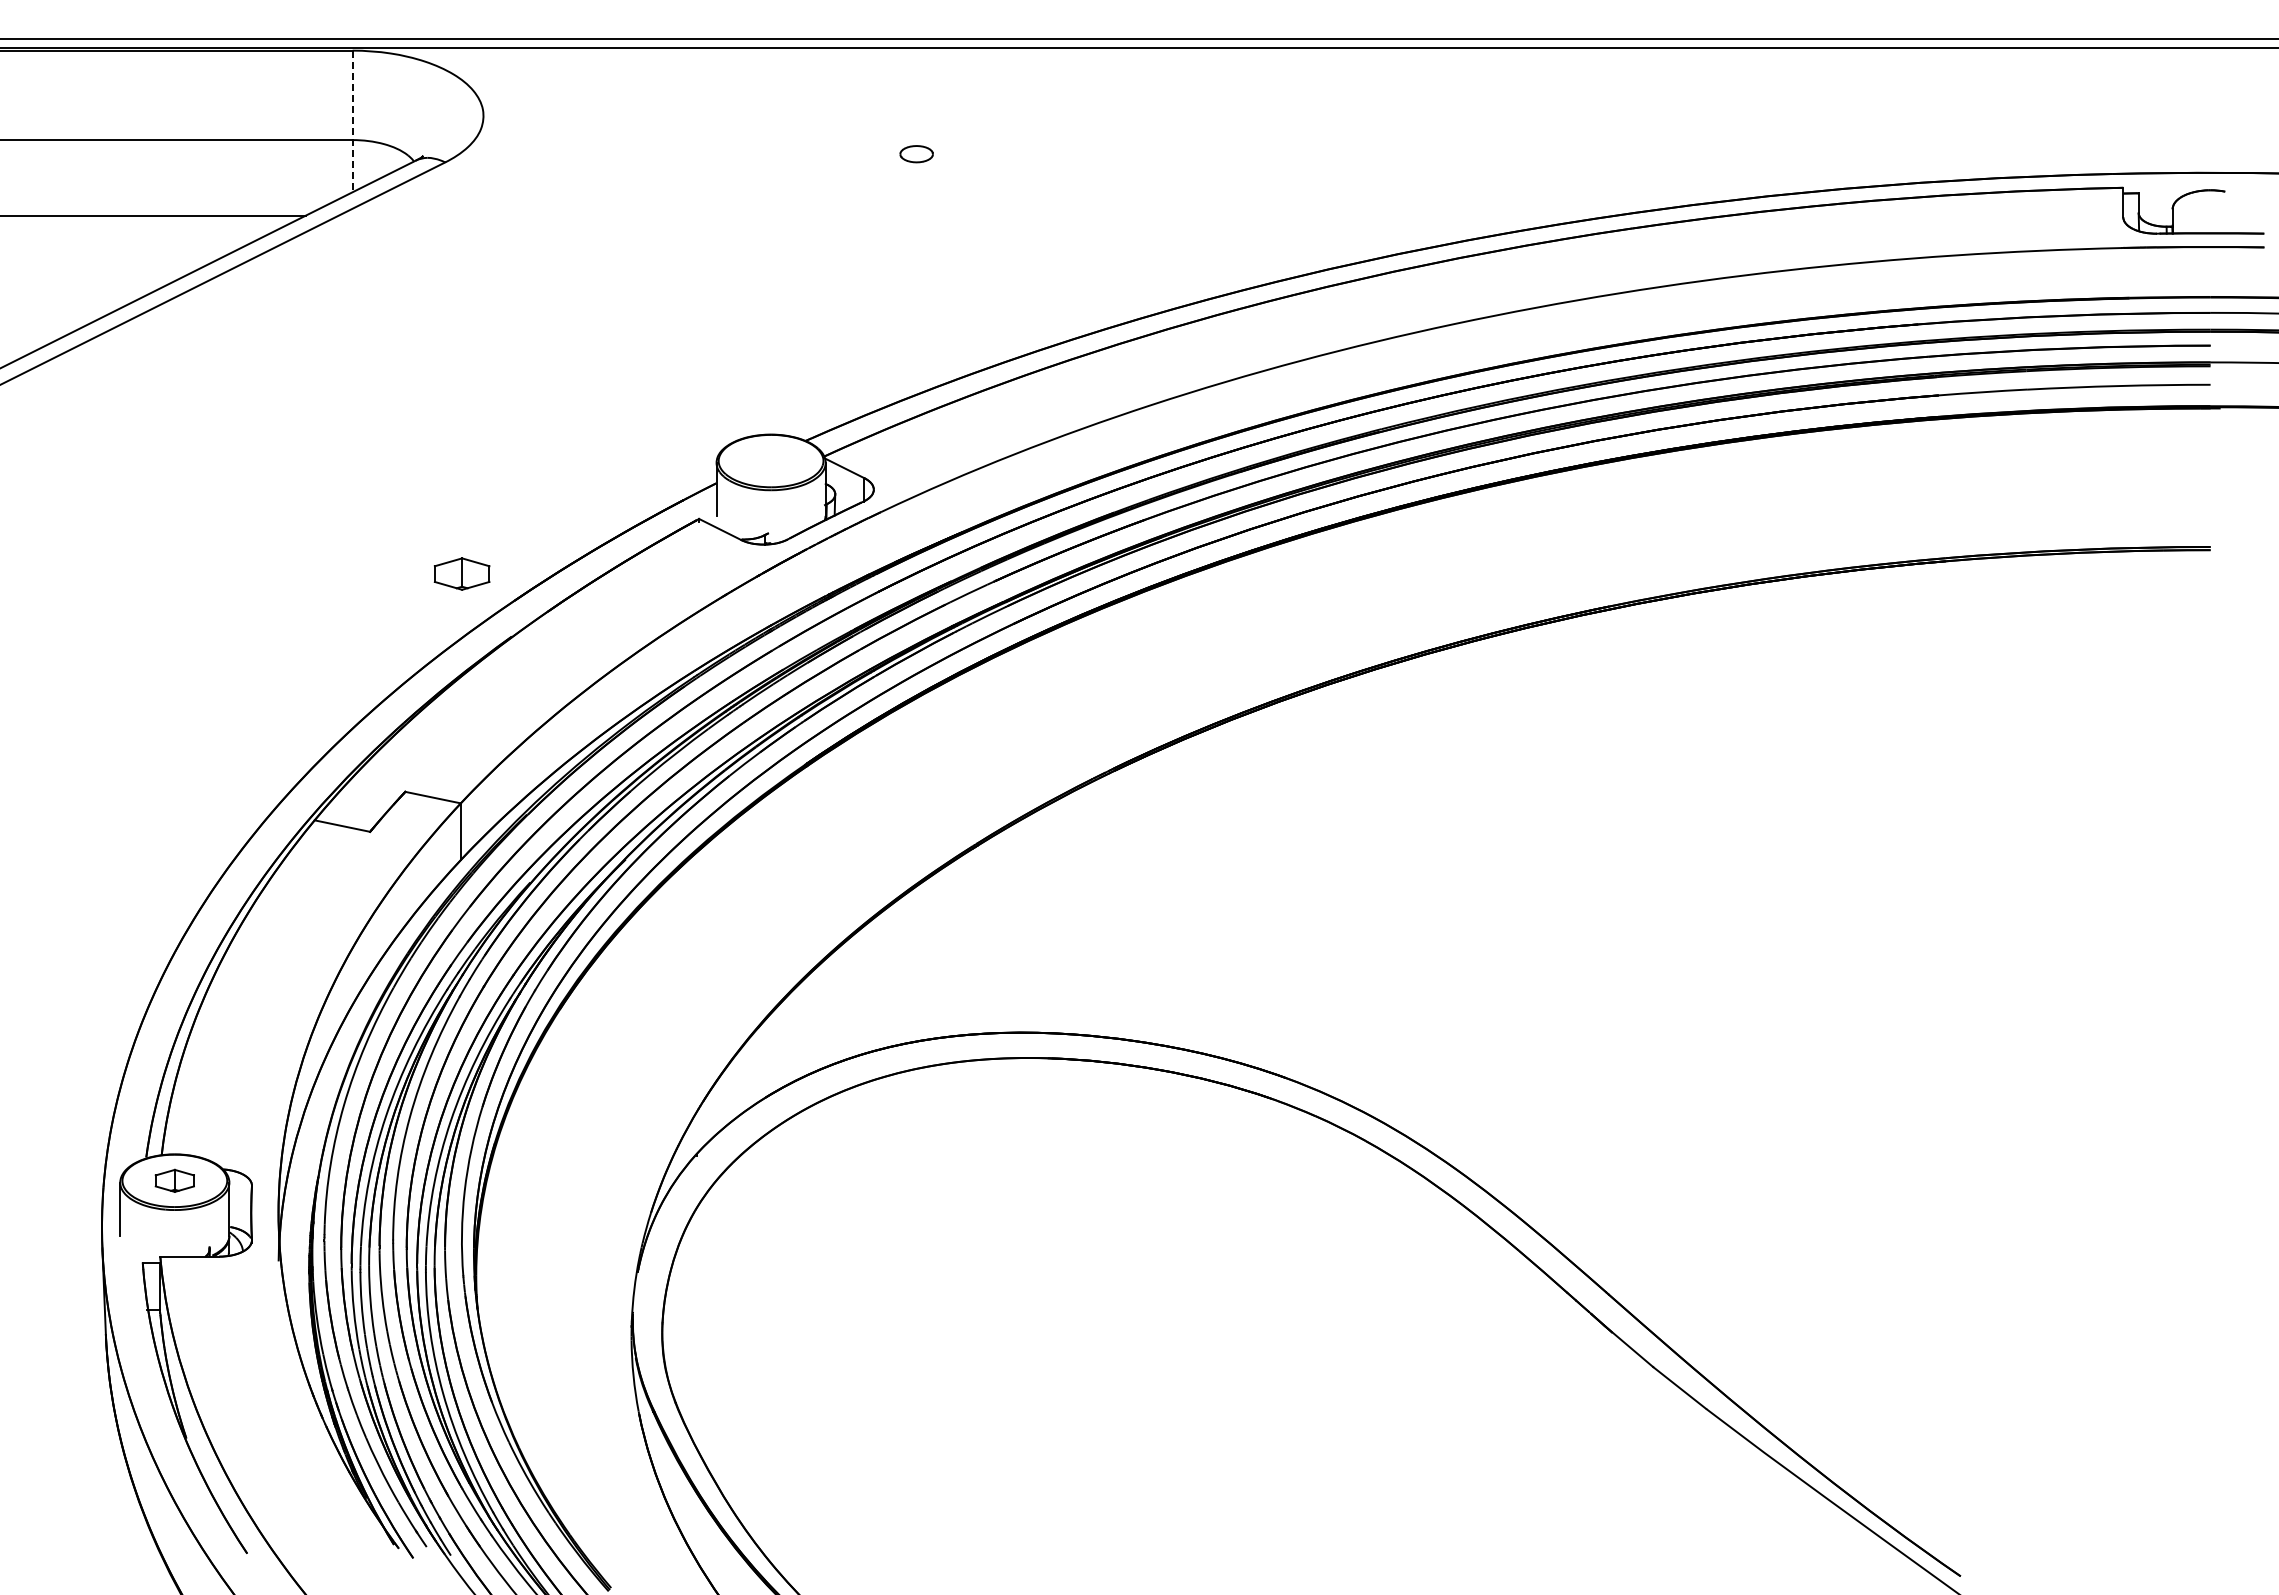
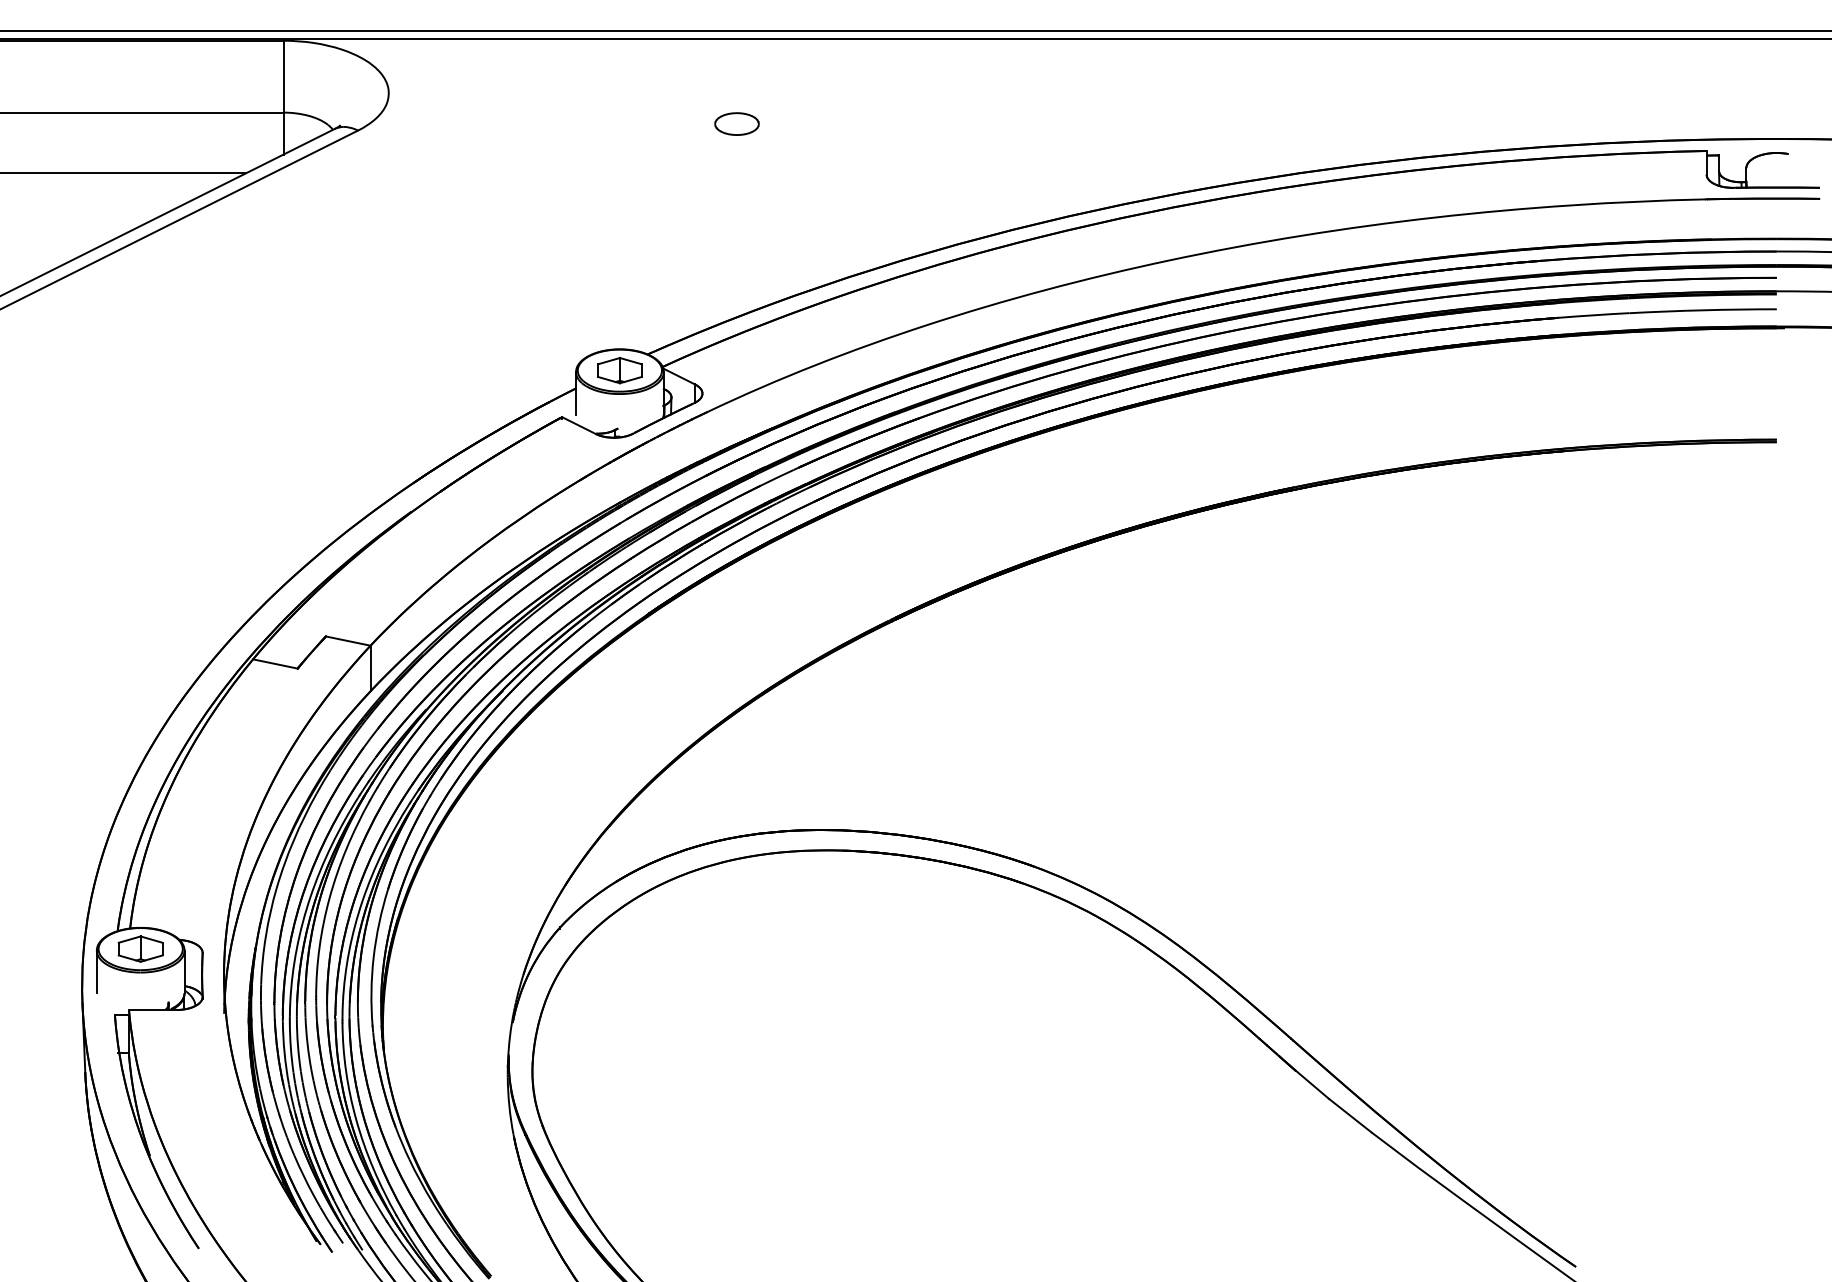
line: (352, 121) -> (283, 97), dashed -> solid
part: (916, 153) -> (736, 123), size x1.67
part: (461, 573) -> (619, 370), moved
part: (174, 1180) -> (140, 948), size x1.43

